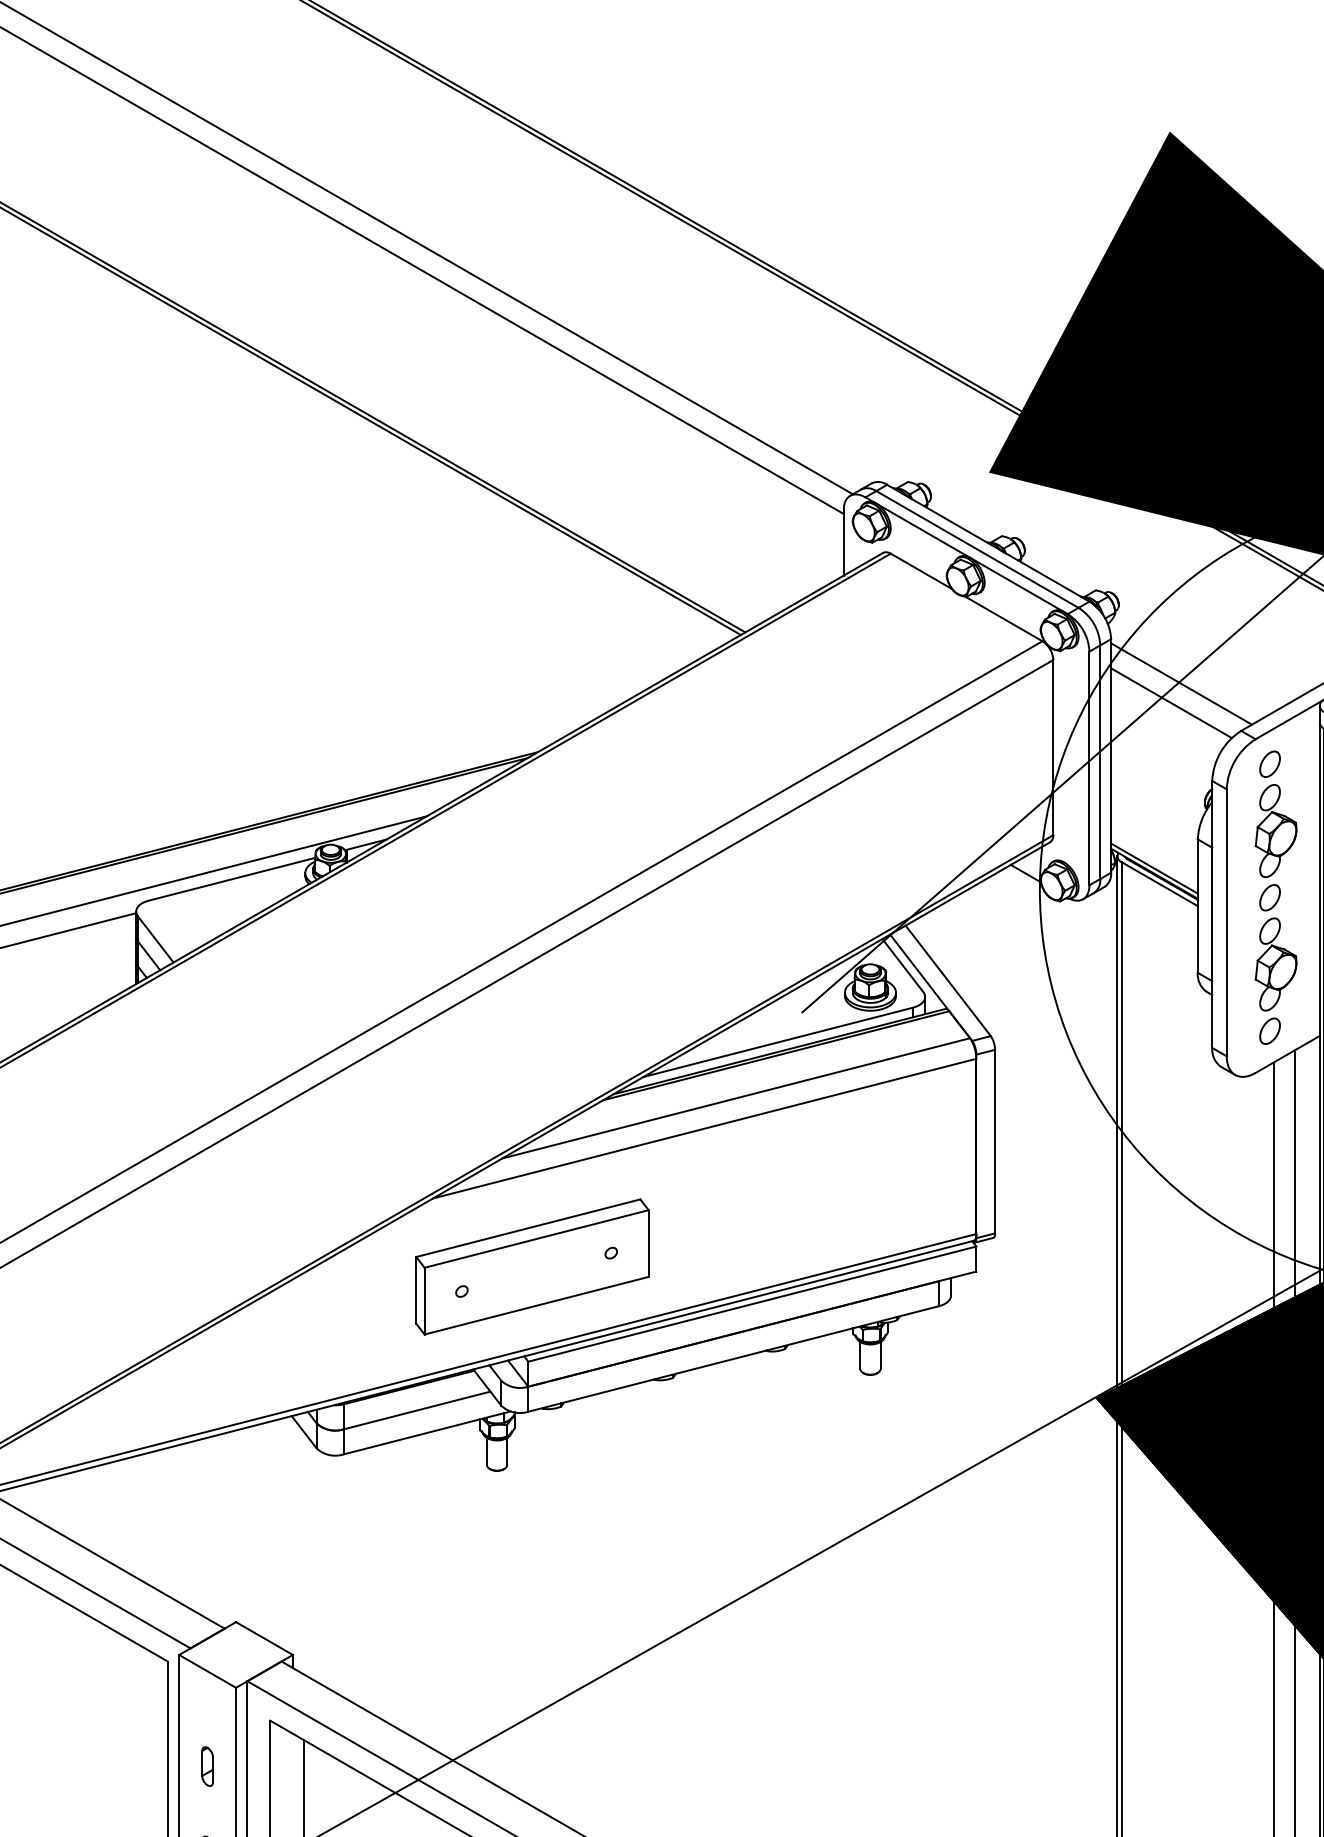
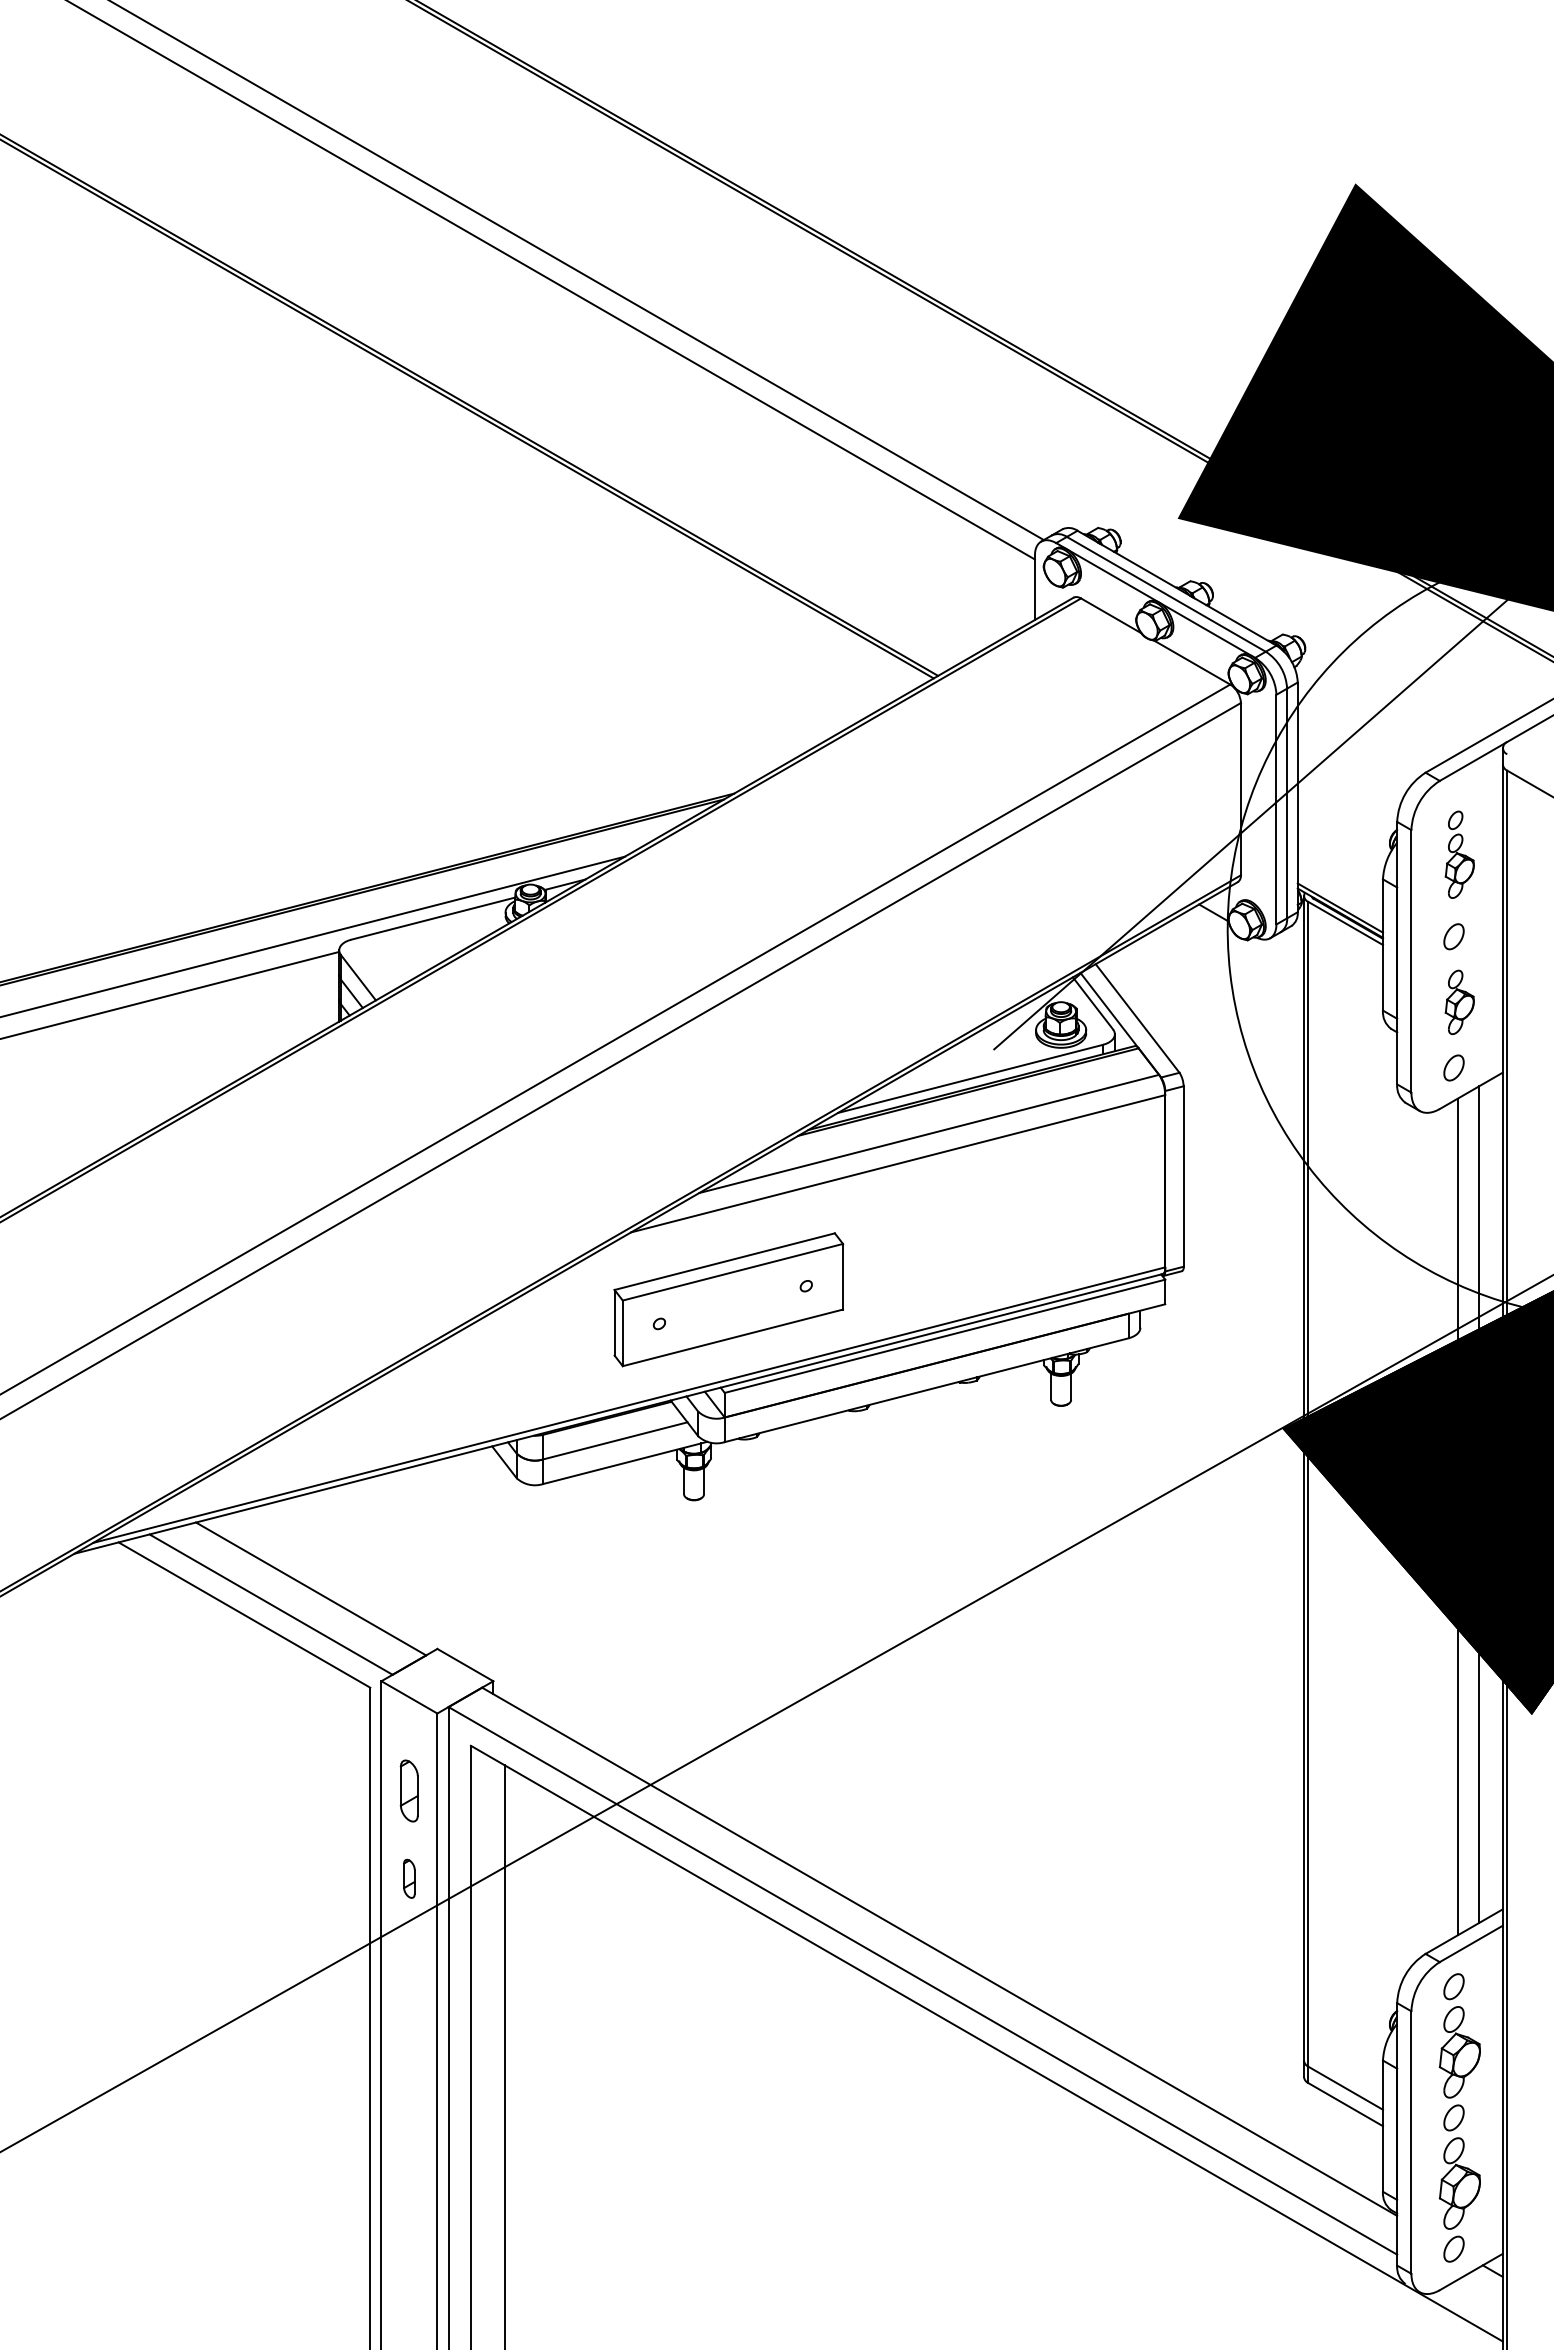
line: (1181, 683) -> (1366, 726), removed
line: (1170, 703) -> (1356, 745), removed
part: (1275, 814) -> (1459, 854), size x0.7
part: (1275, 964) -> (1459, 1002), size x0.7
part: (207, 1766) -> (409, 1790), size x1.6

